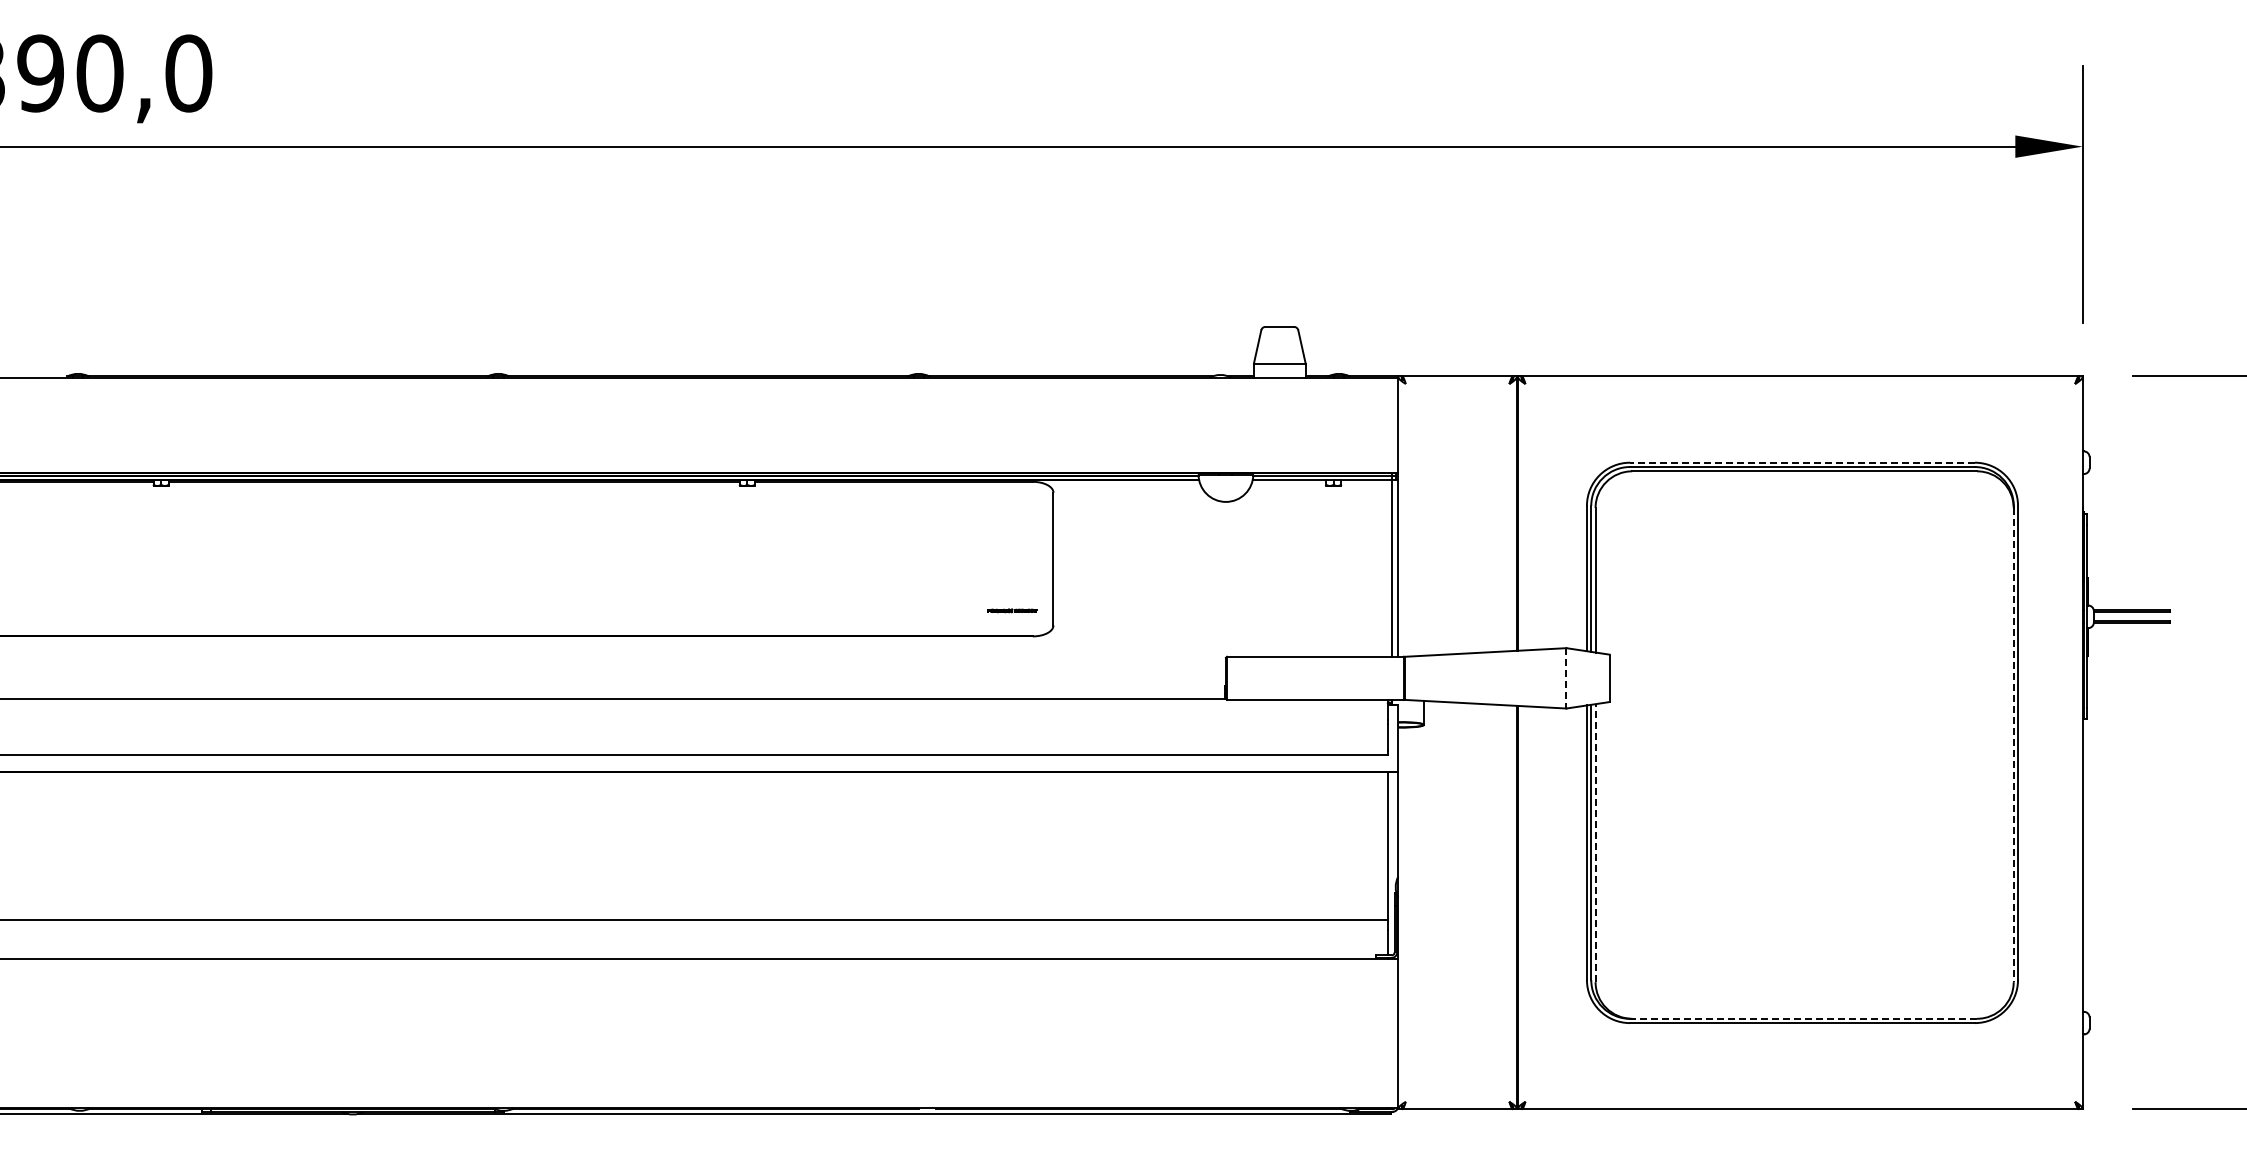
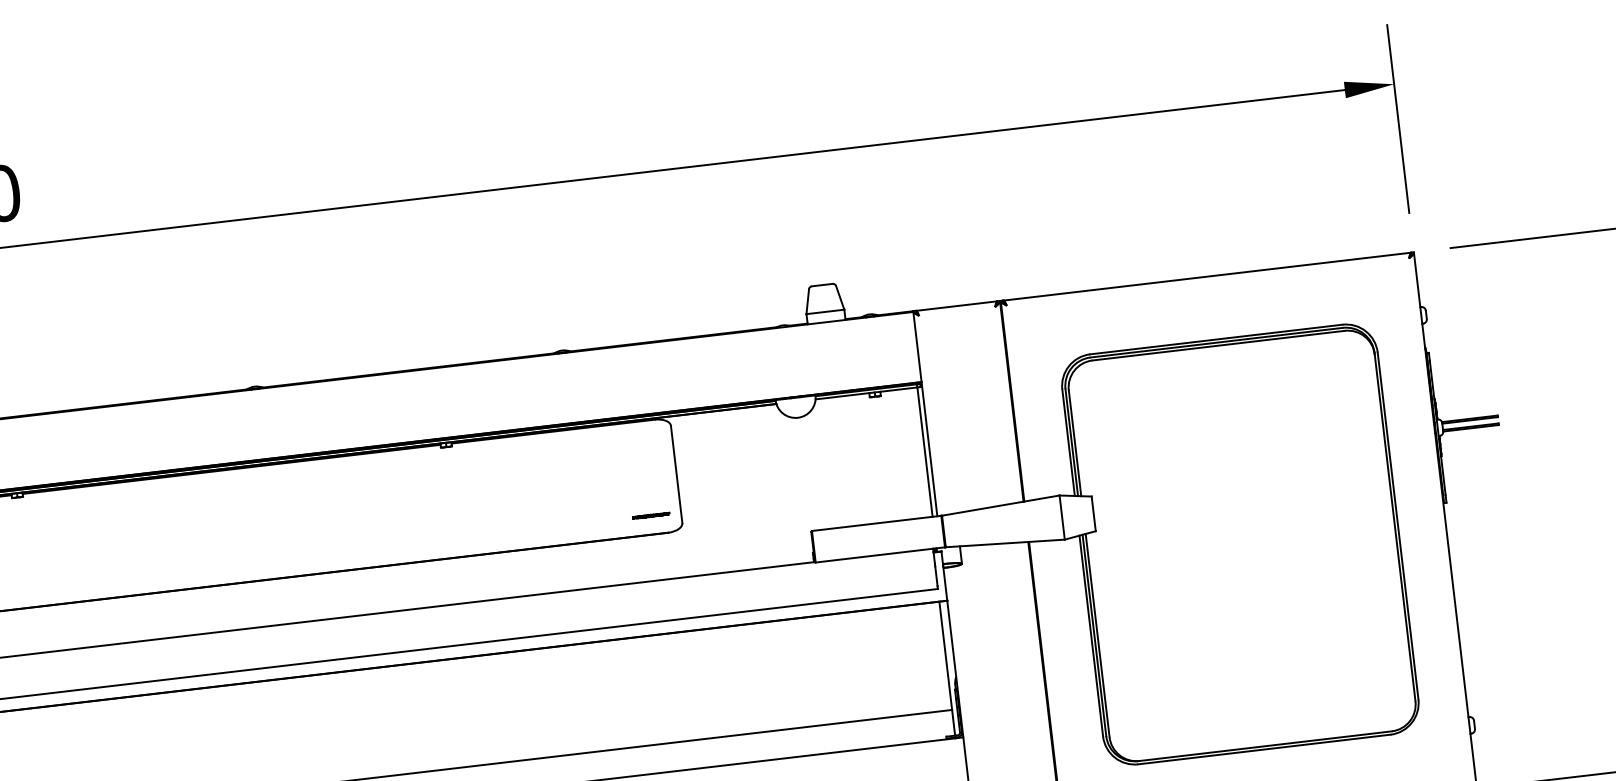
line: (1801, 462) -> (1215, 339), dashed -> solid
line: (1566, 678) -> (1062, 517), dashed -> solid
line: (2013, 745) -> (1394, 528), dashed -> solid
line: (1595, 843) -> (1097, 635), dashed -> solid
line: (1804, 1018) -> (1265, 745), dashed -> solid

